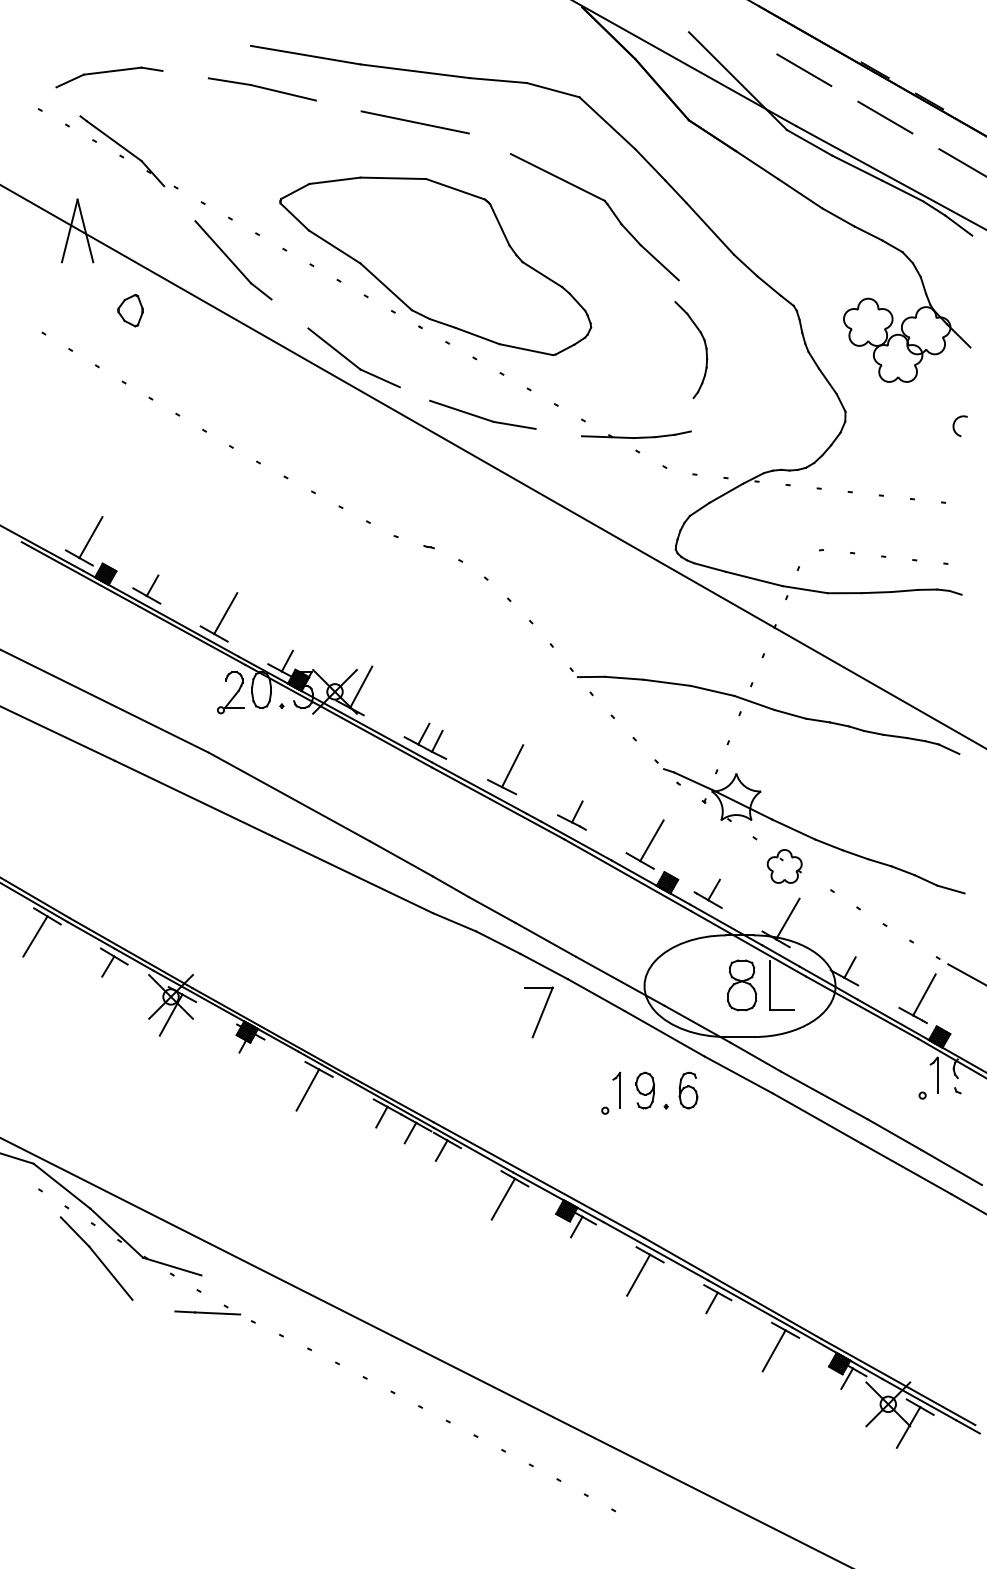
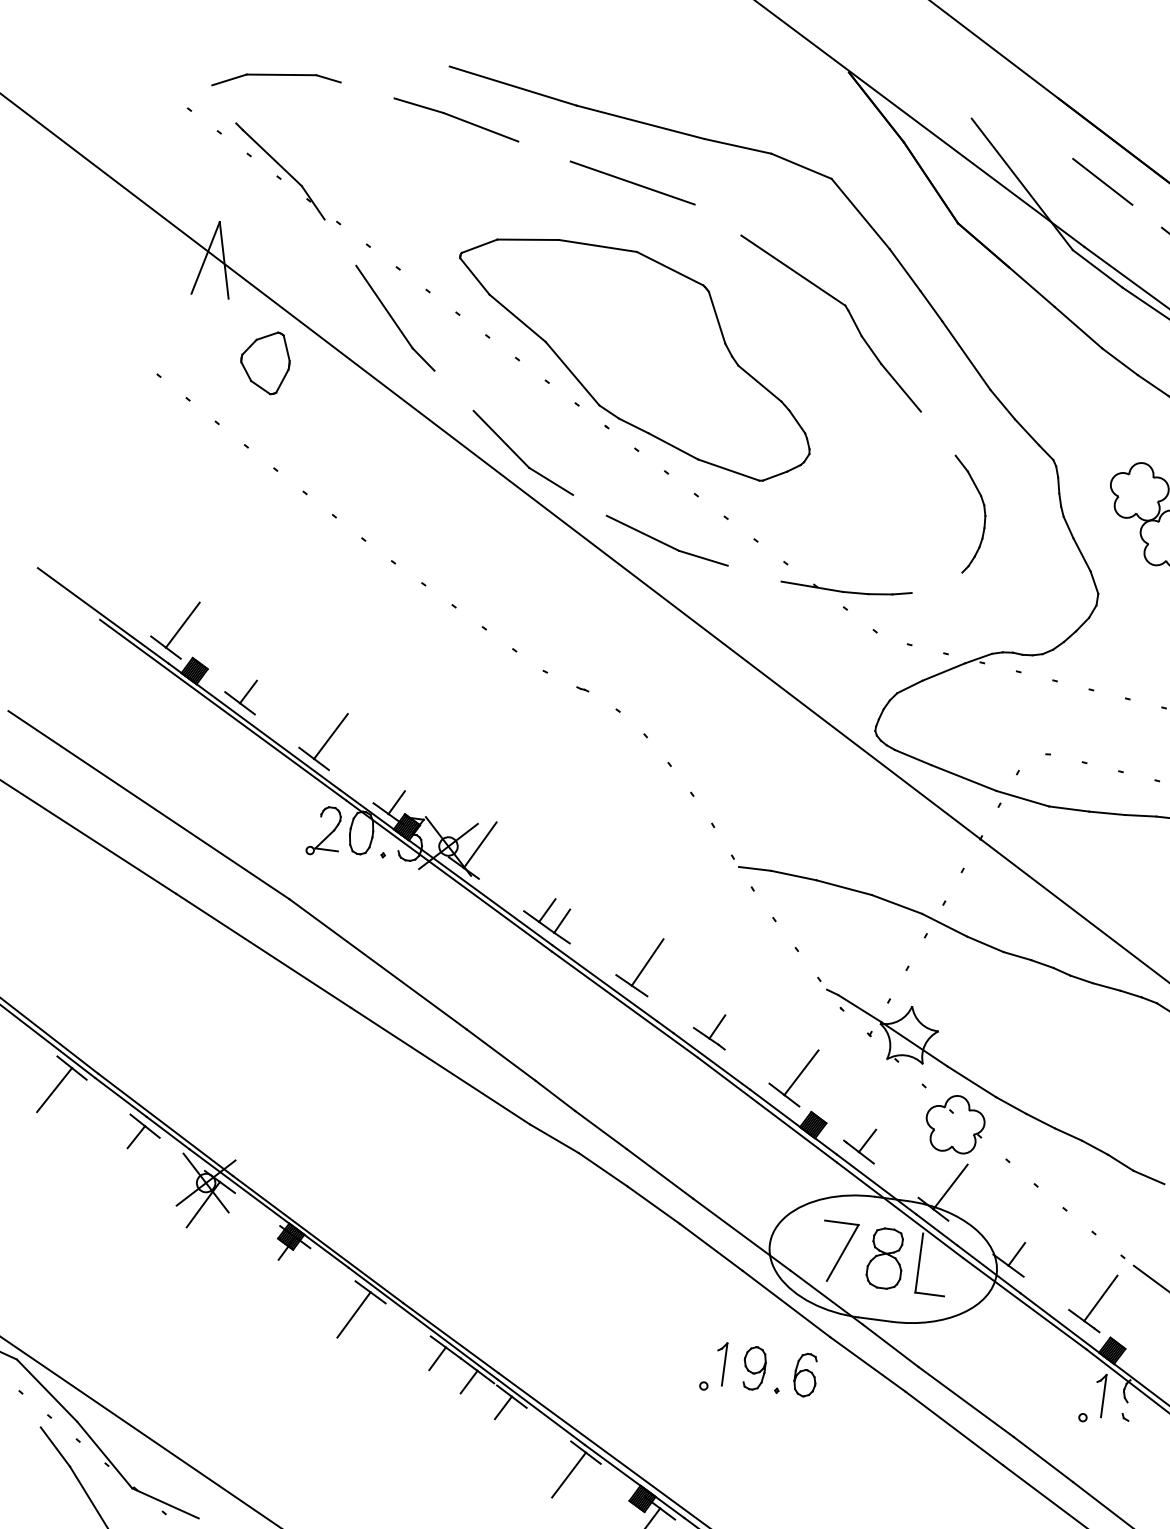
part: (130, 310) -> (265, 361), size x1.67
part: (704, 345) -> (983, 511), moved
part: (784, 866) -> (954, 1124), size x1.43
part: (538, 1012) -> (837, 1252), moved

